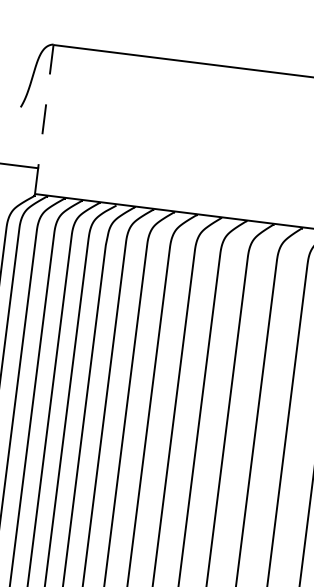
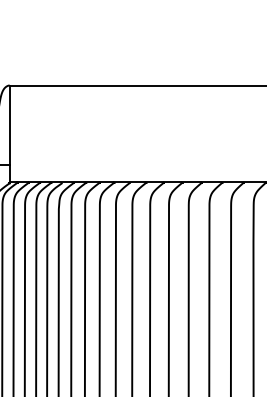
line: (44, 118) -> (9, 133), dashed -> solid

